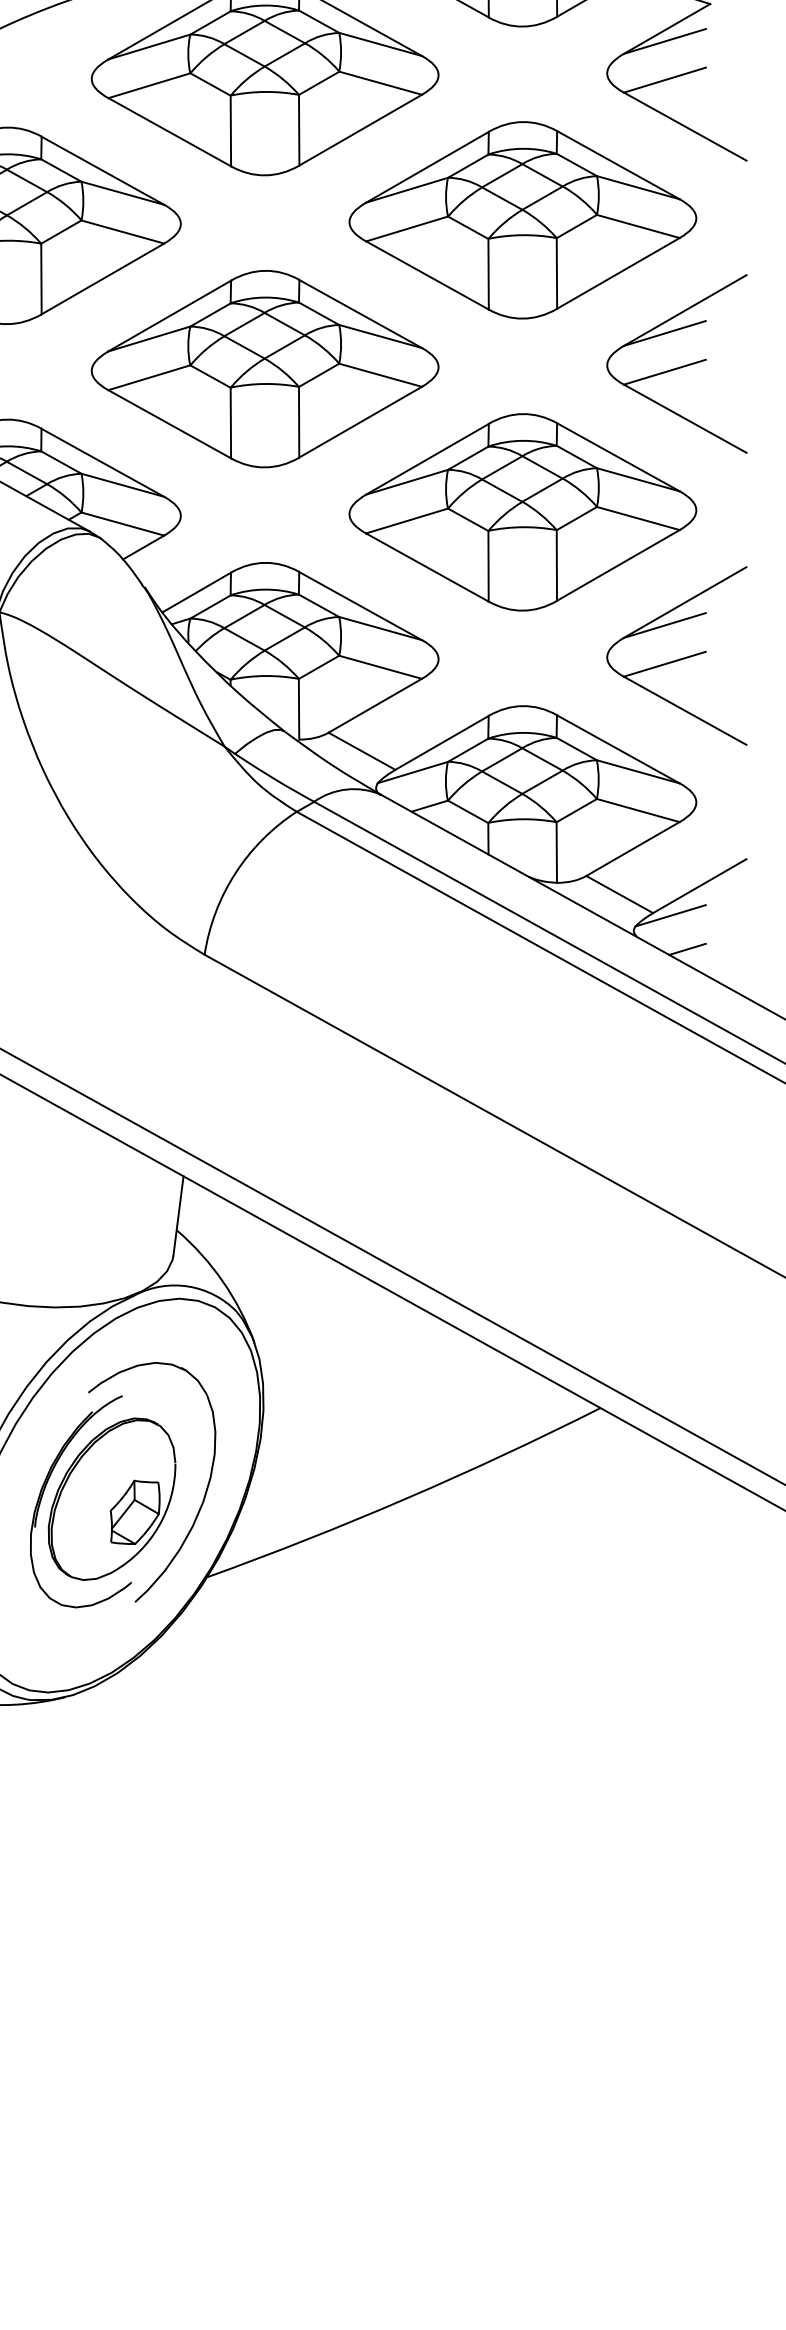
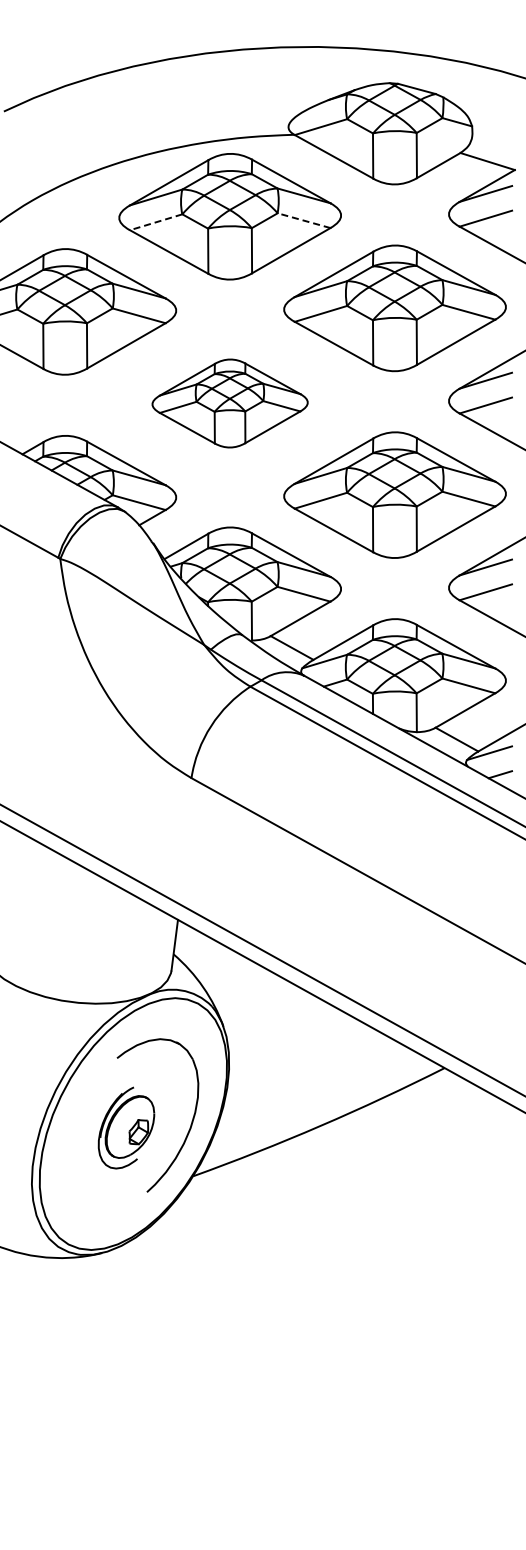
line: (379, 82) -> (303, 220), solid -> dashed
line: (148, 86) -> (155, 222), solid -> dashed
part: (264, 369) -> (229, 403), size x0.7
part: (103, 1500) -> (126, 1127), size x0.6

